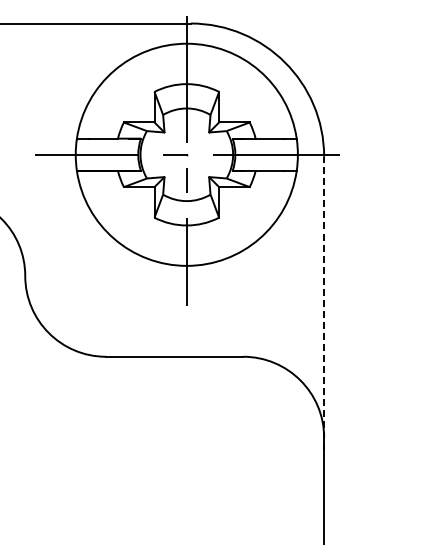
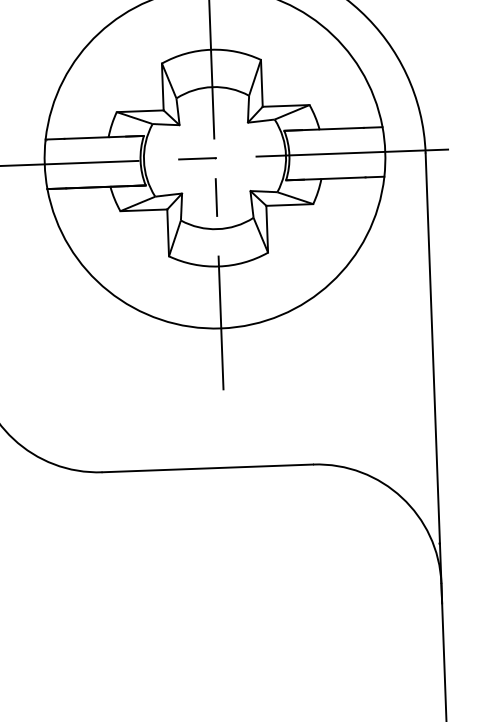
line: (324, 303) -> (434, 378), dashed -> solid

